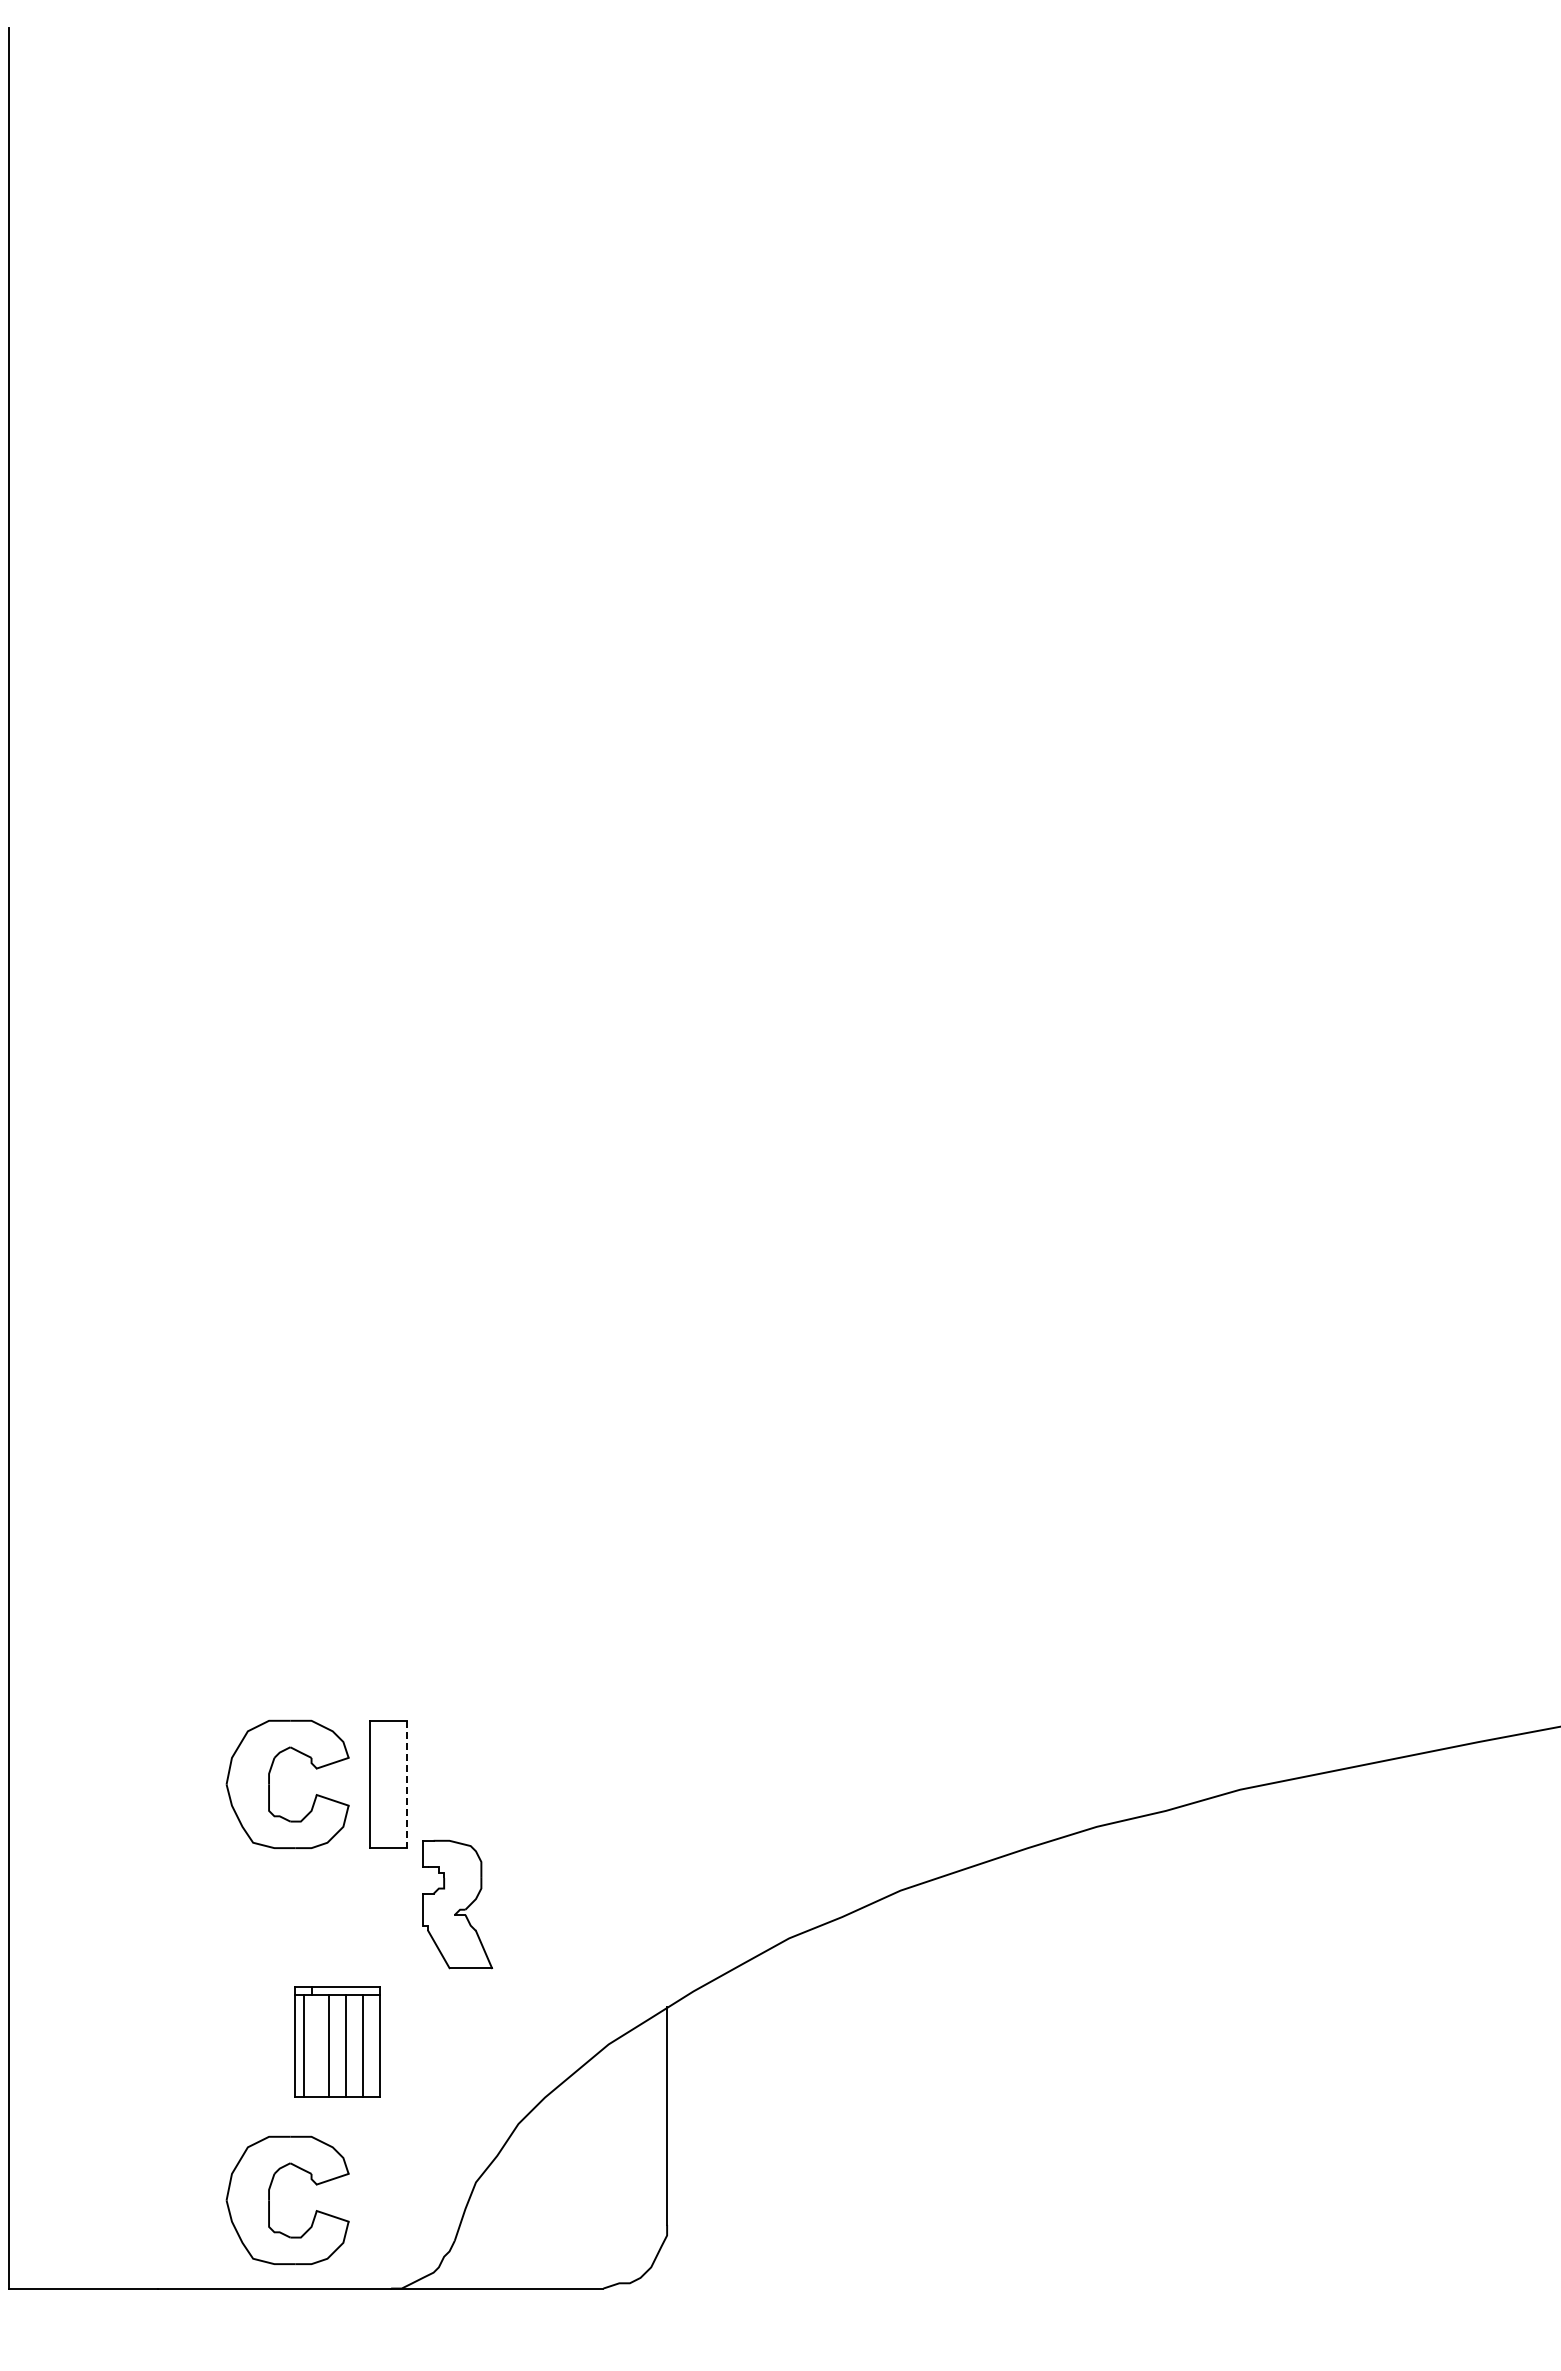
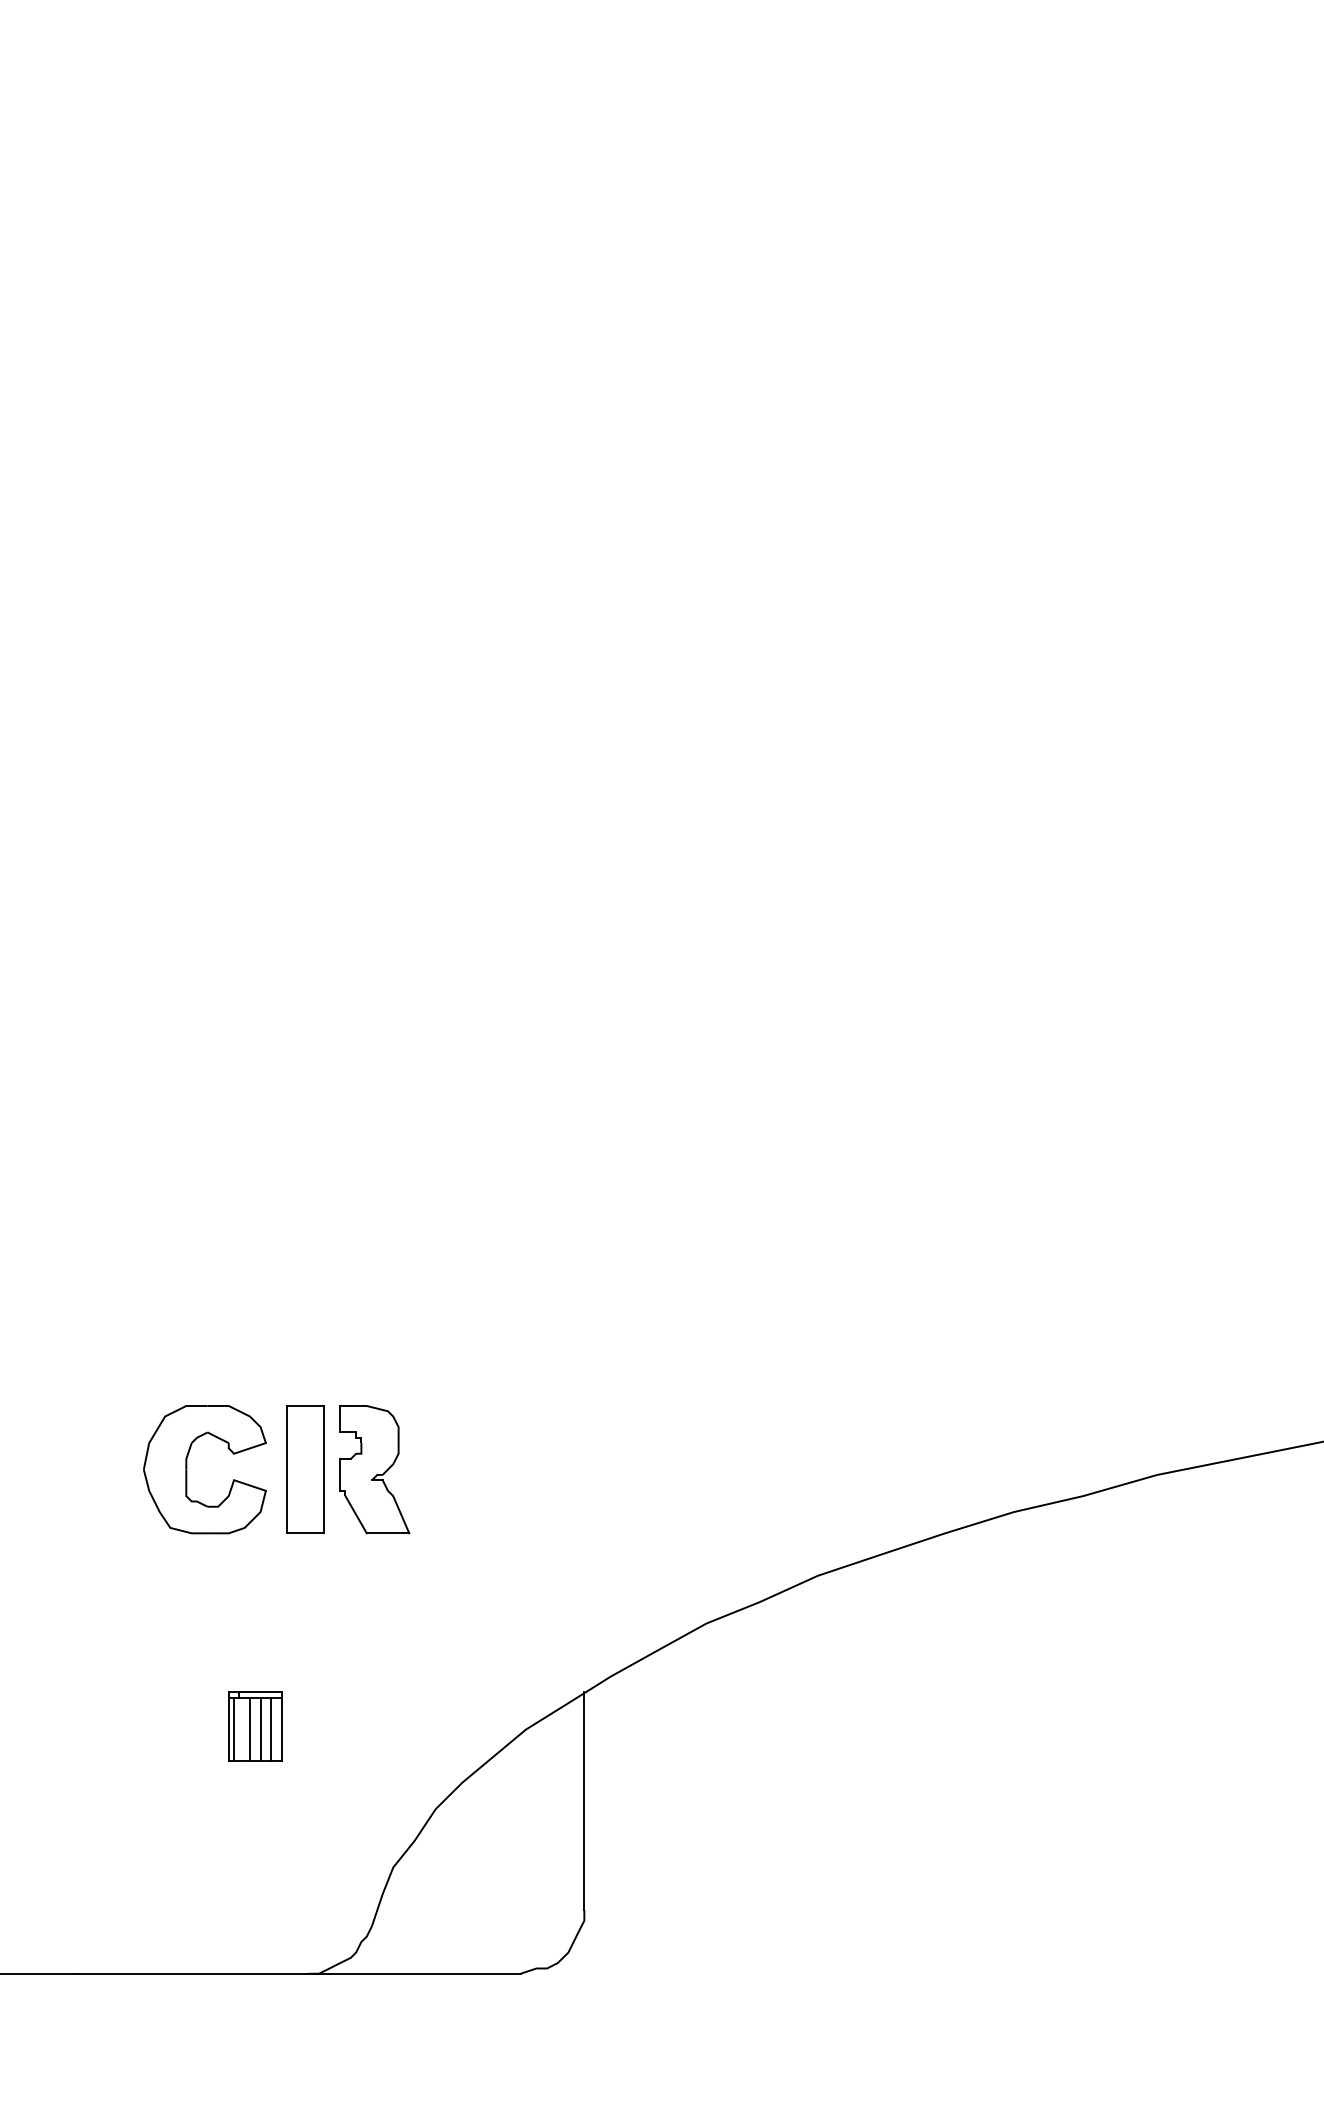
line: (407, 1784) -> (324, 1469), dashed -> solid
part: (457, 1904) -> (374, 1469), moved
part: (338, 2041) -> (255, 1726), size x0.62
part: (269, 2199) -> (186, 1884), removed

